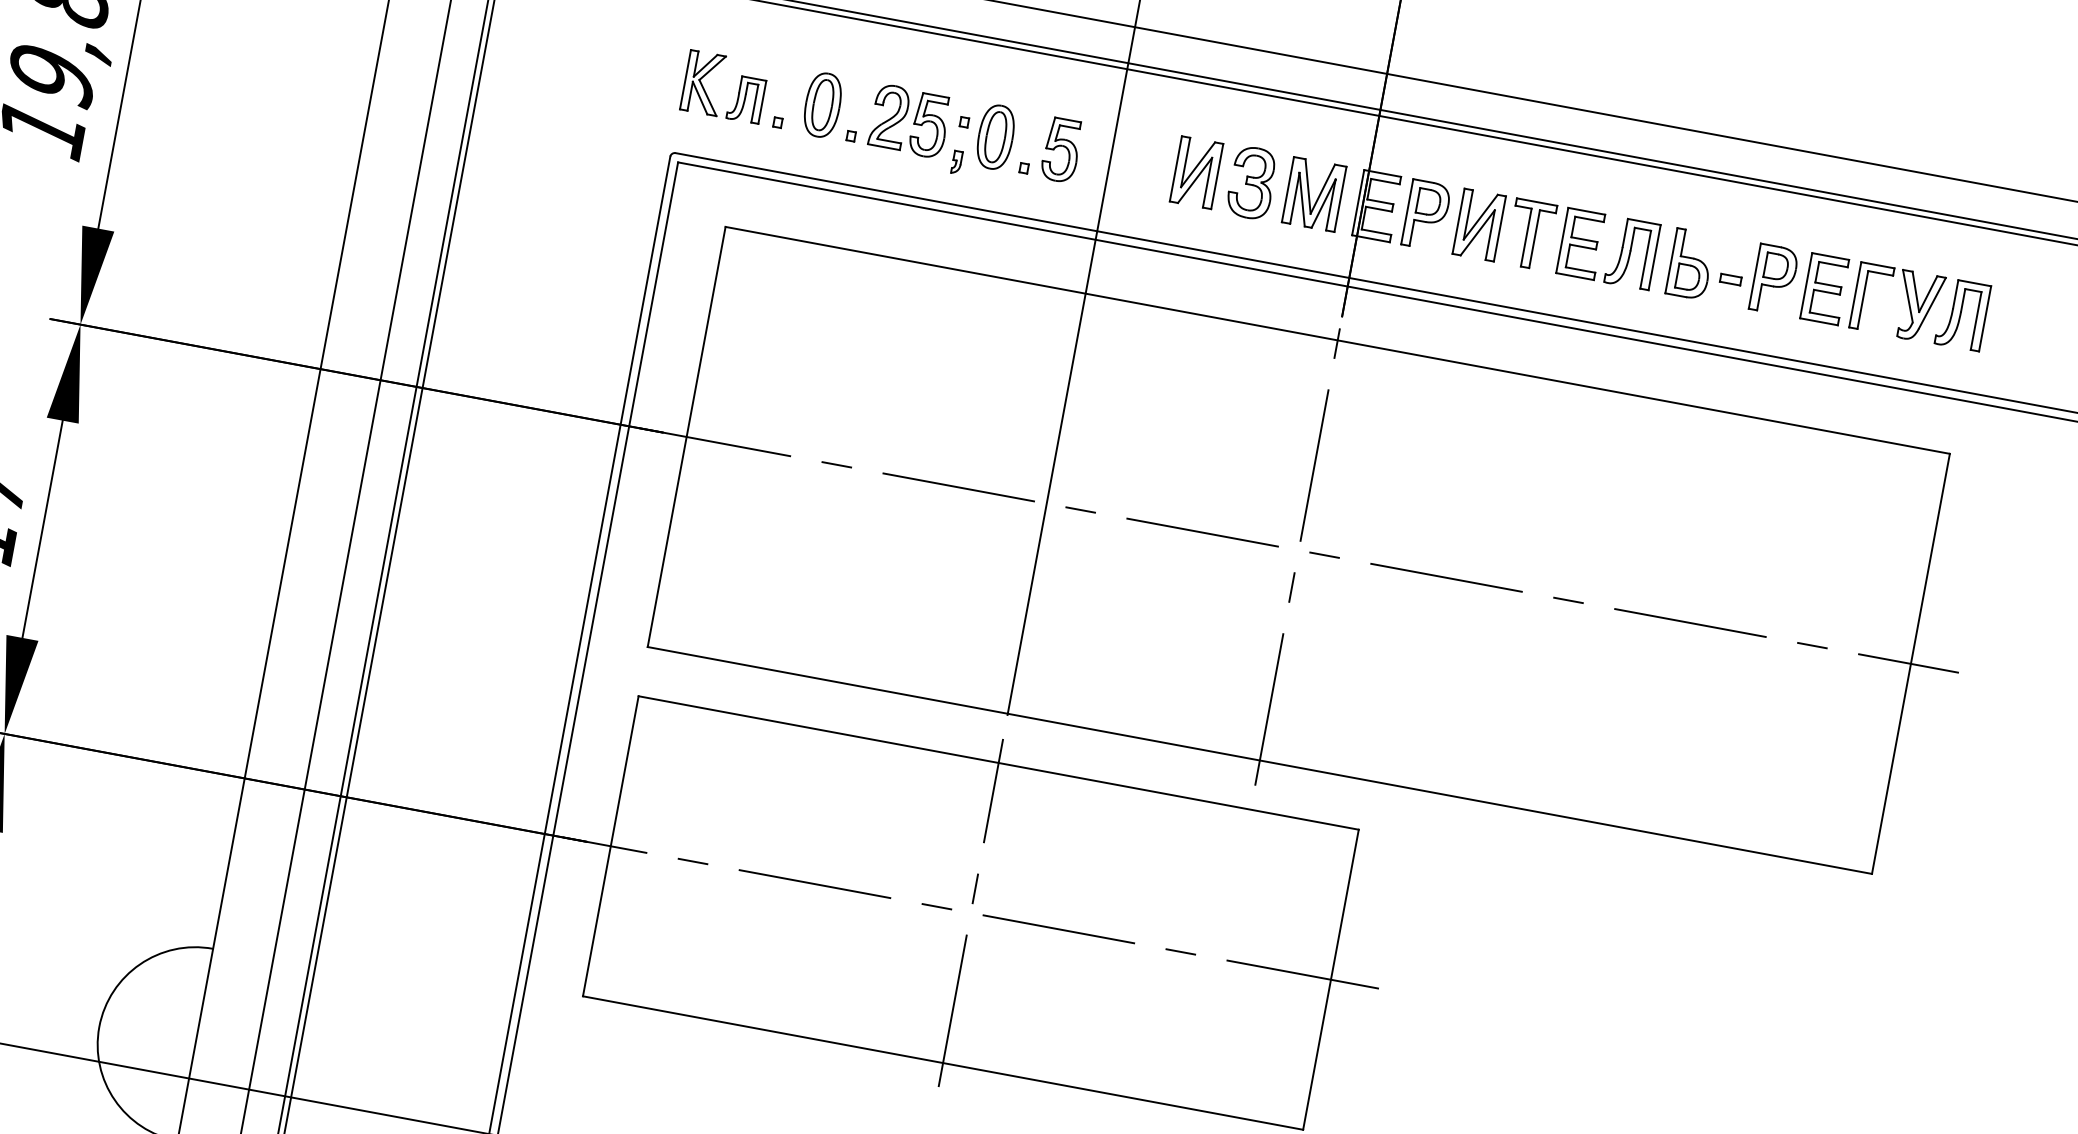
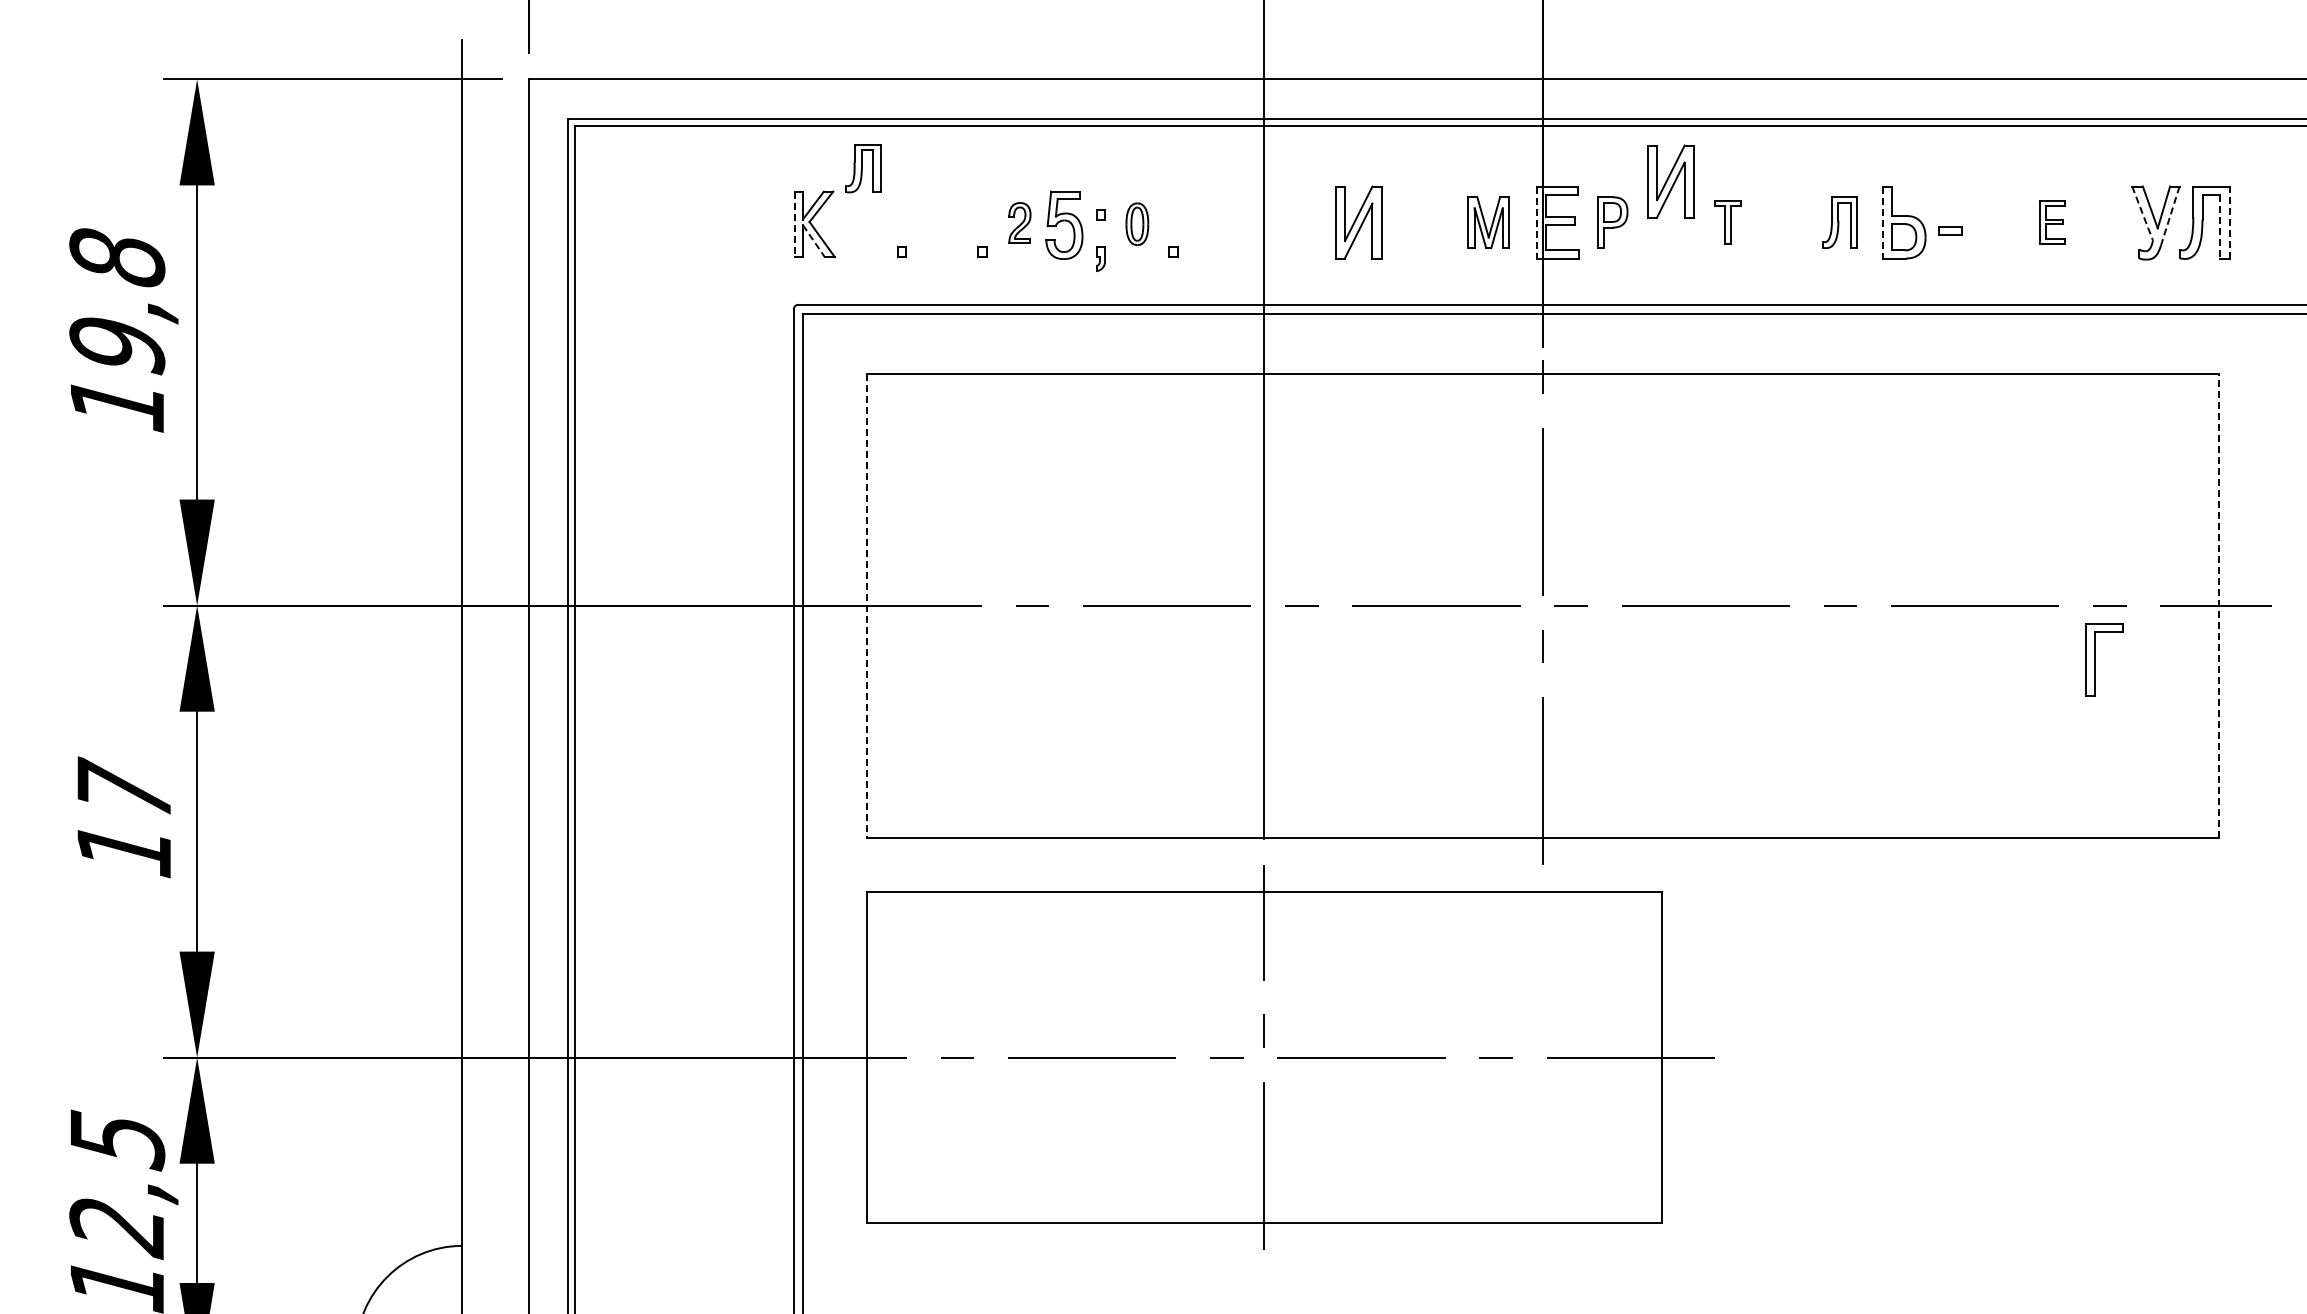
line: (685, 79) -> (794, 224), solid -> dashed
line: (700, 98) -> (814, 241), solid -> dashed
part: (746, 99) -> (863, 168), moved
part: (823, 104) -> (946, 223), removed
part: (889, 115) -> (1019, 222), size x0.6
part: (996, 136) -> (1137, 223), size x0.6
part: (1062, 149) -> (1210, 224), removed
part: (1251, 182) -> (1419, 222), removed
part: (1314, 194) -> (1488, 222), size x0.7
line: (1358, 203) -> (1537, 223), solid -> dashed
part: (1426, 215) -> (1612, 222), size x0.7
part: (1478, 224) -> (1670, 181), moved
part: (1530, 234) -> (1727, 222), size x0.6
part: (1581, 243) -> (1783, 222), removed
part: (1632, 253) -> (1840, 222), size x0.7
line: (1671, 261) -> (1883, 223), solid -> dashed
part: (1774, 279) -> (1996, 222), removed
part: (1824, 289) -> (2052, 222), size x0.6
part: (1863, 296) -> (2095, 659), moved
line: (1907, 296) -> (2142, 213), solid -> dashed
line: (1932, 302) -> (2170, 215), solid -> dashed
line: (1985, 318) -> (2229, 222), solid -> dashed
line: (1976, 320) -> (2220, 226), solid -> dashed
line: (686, 436) -> (866, 605), solid -> dashed
line: (1910, 663) -> (2218, 605), solid -> dashed

